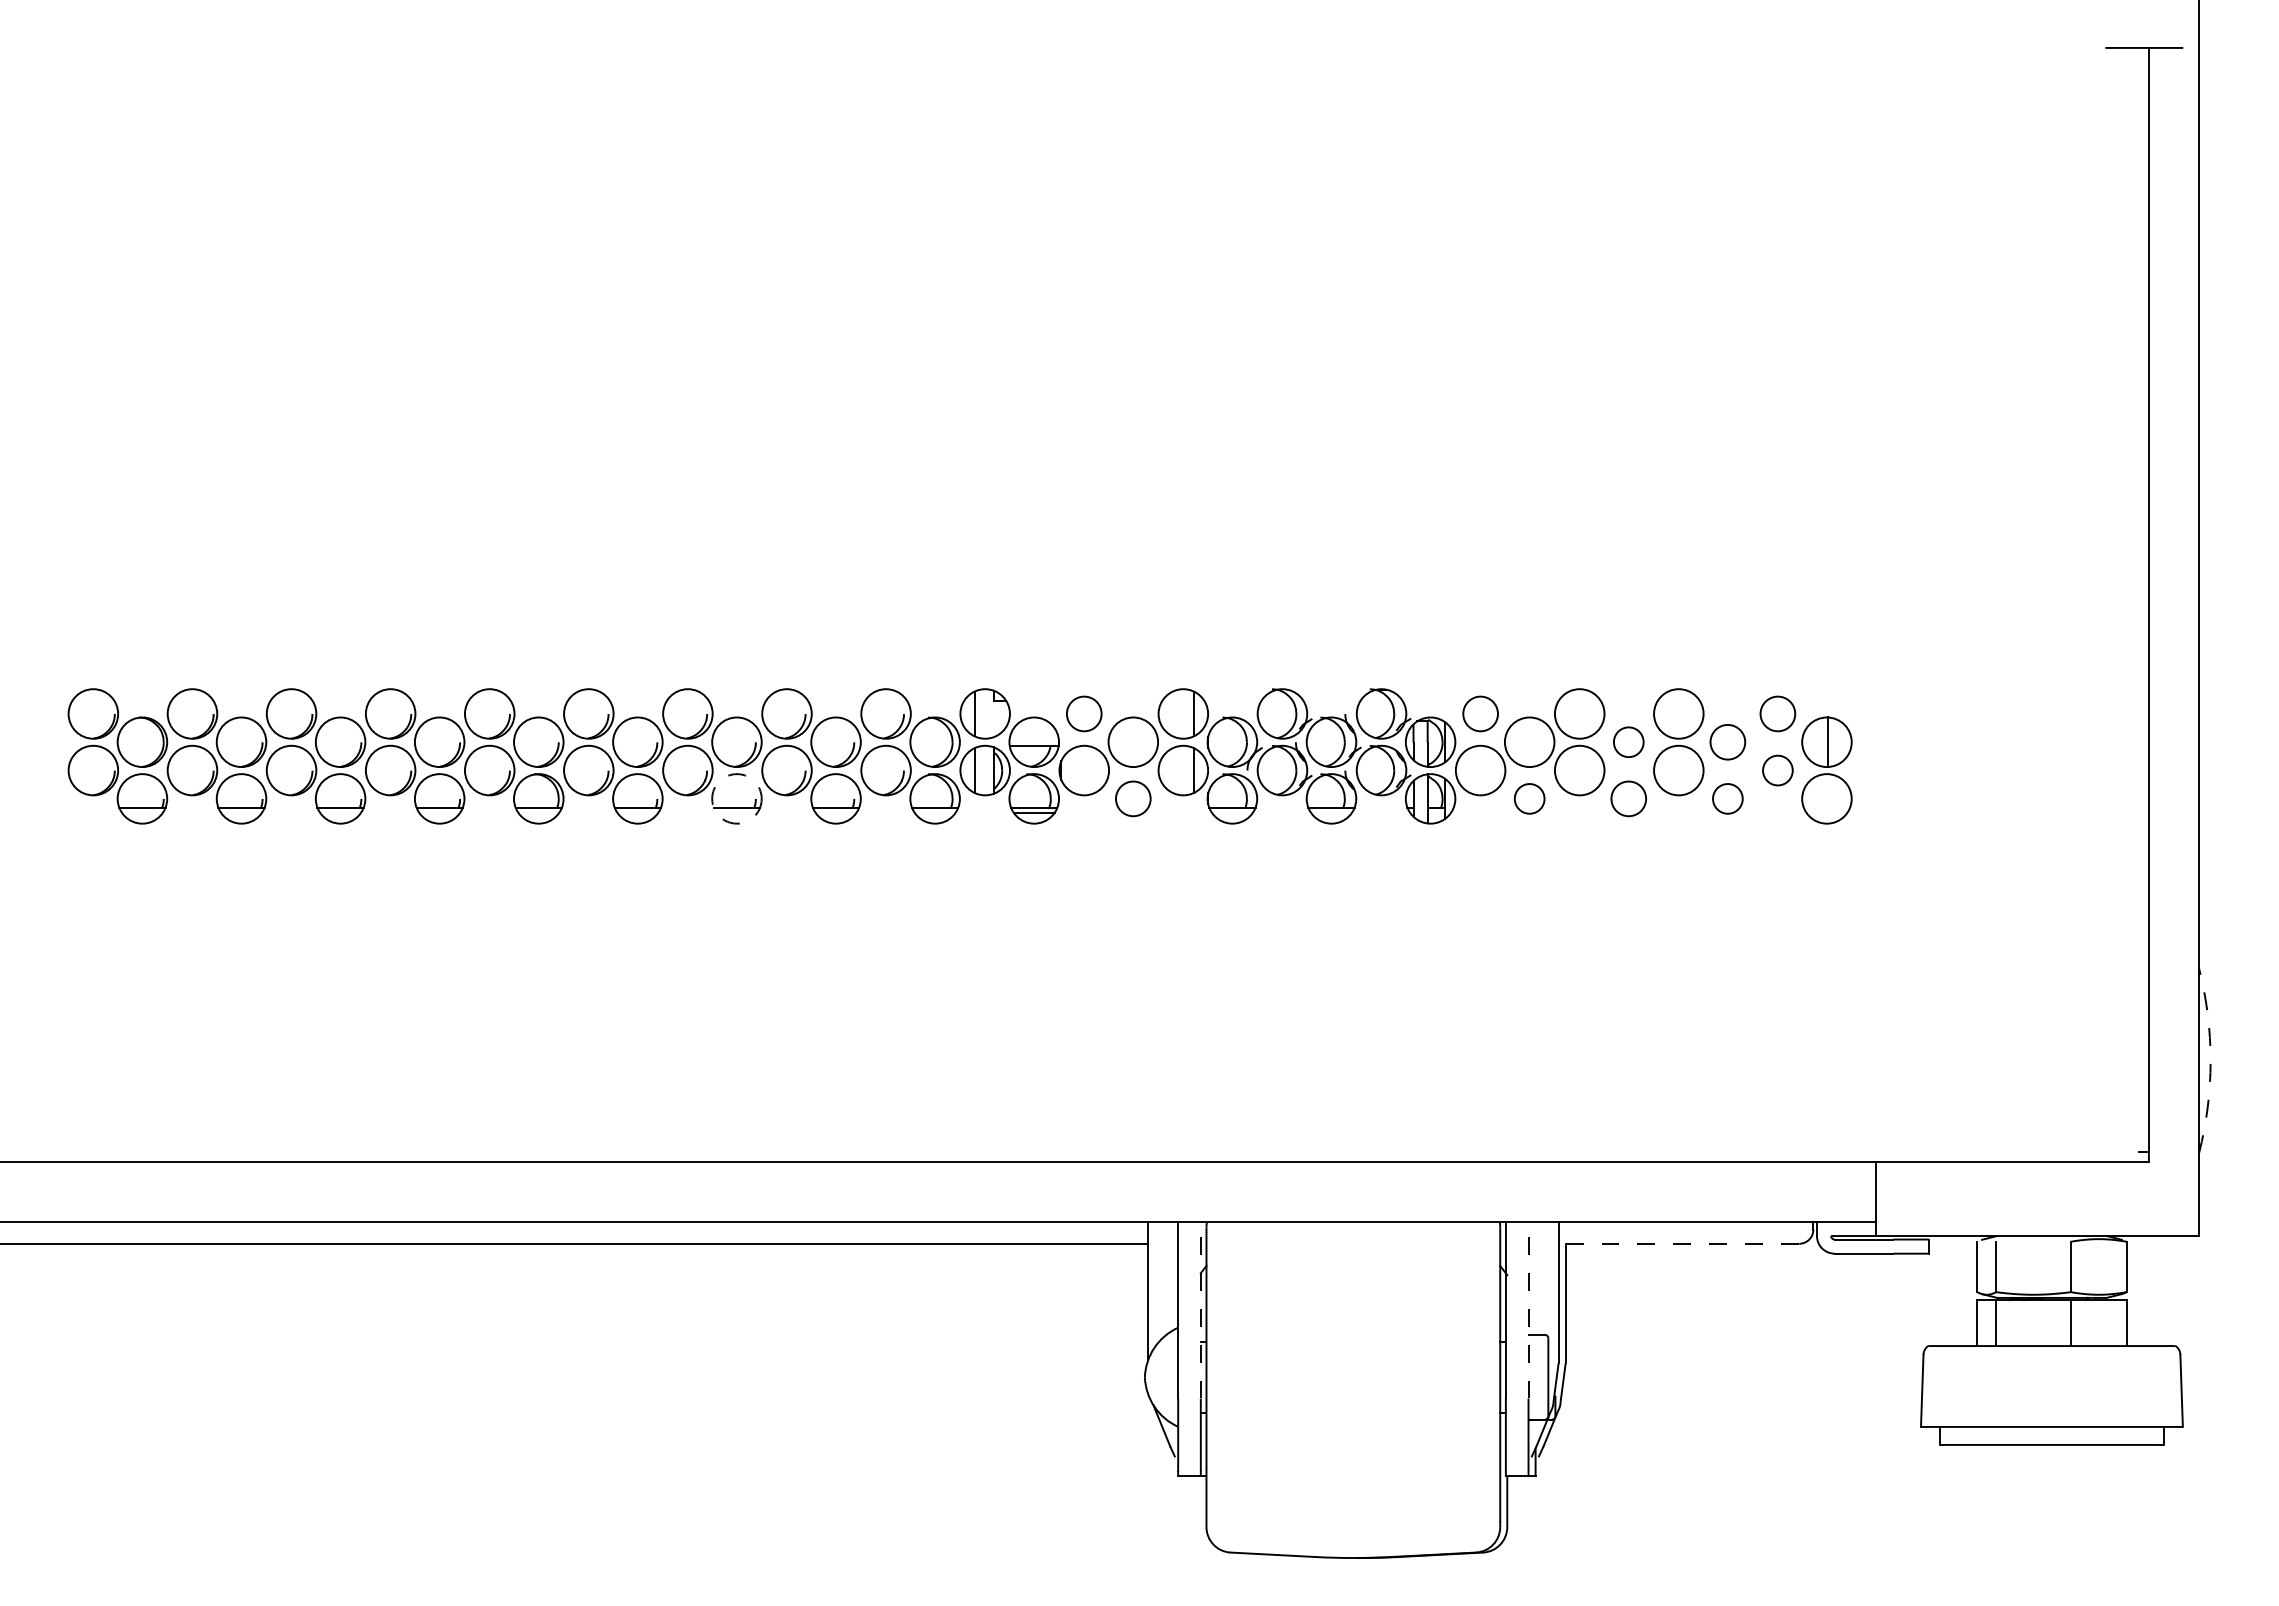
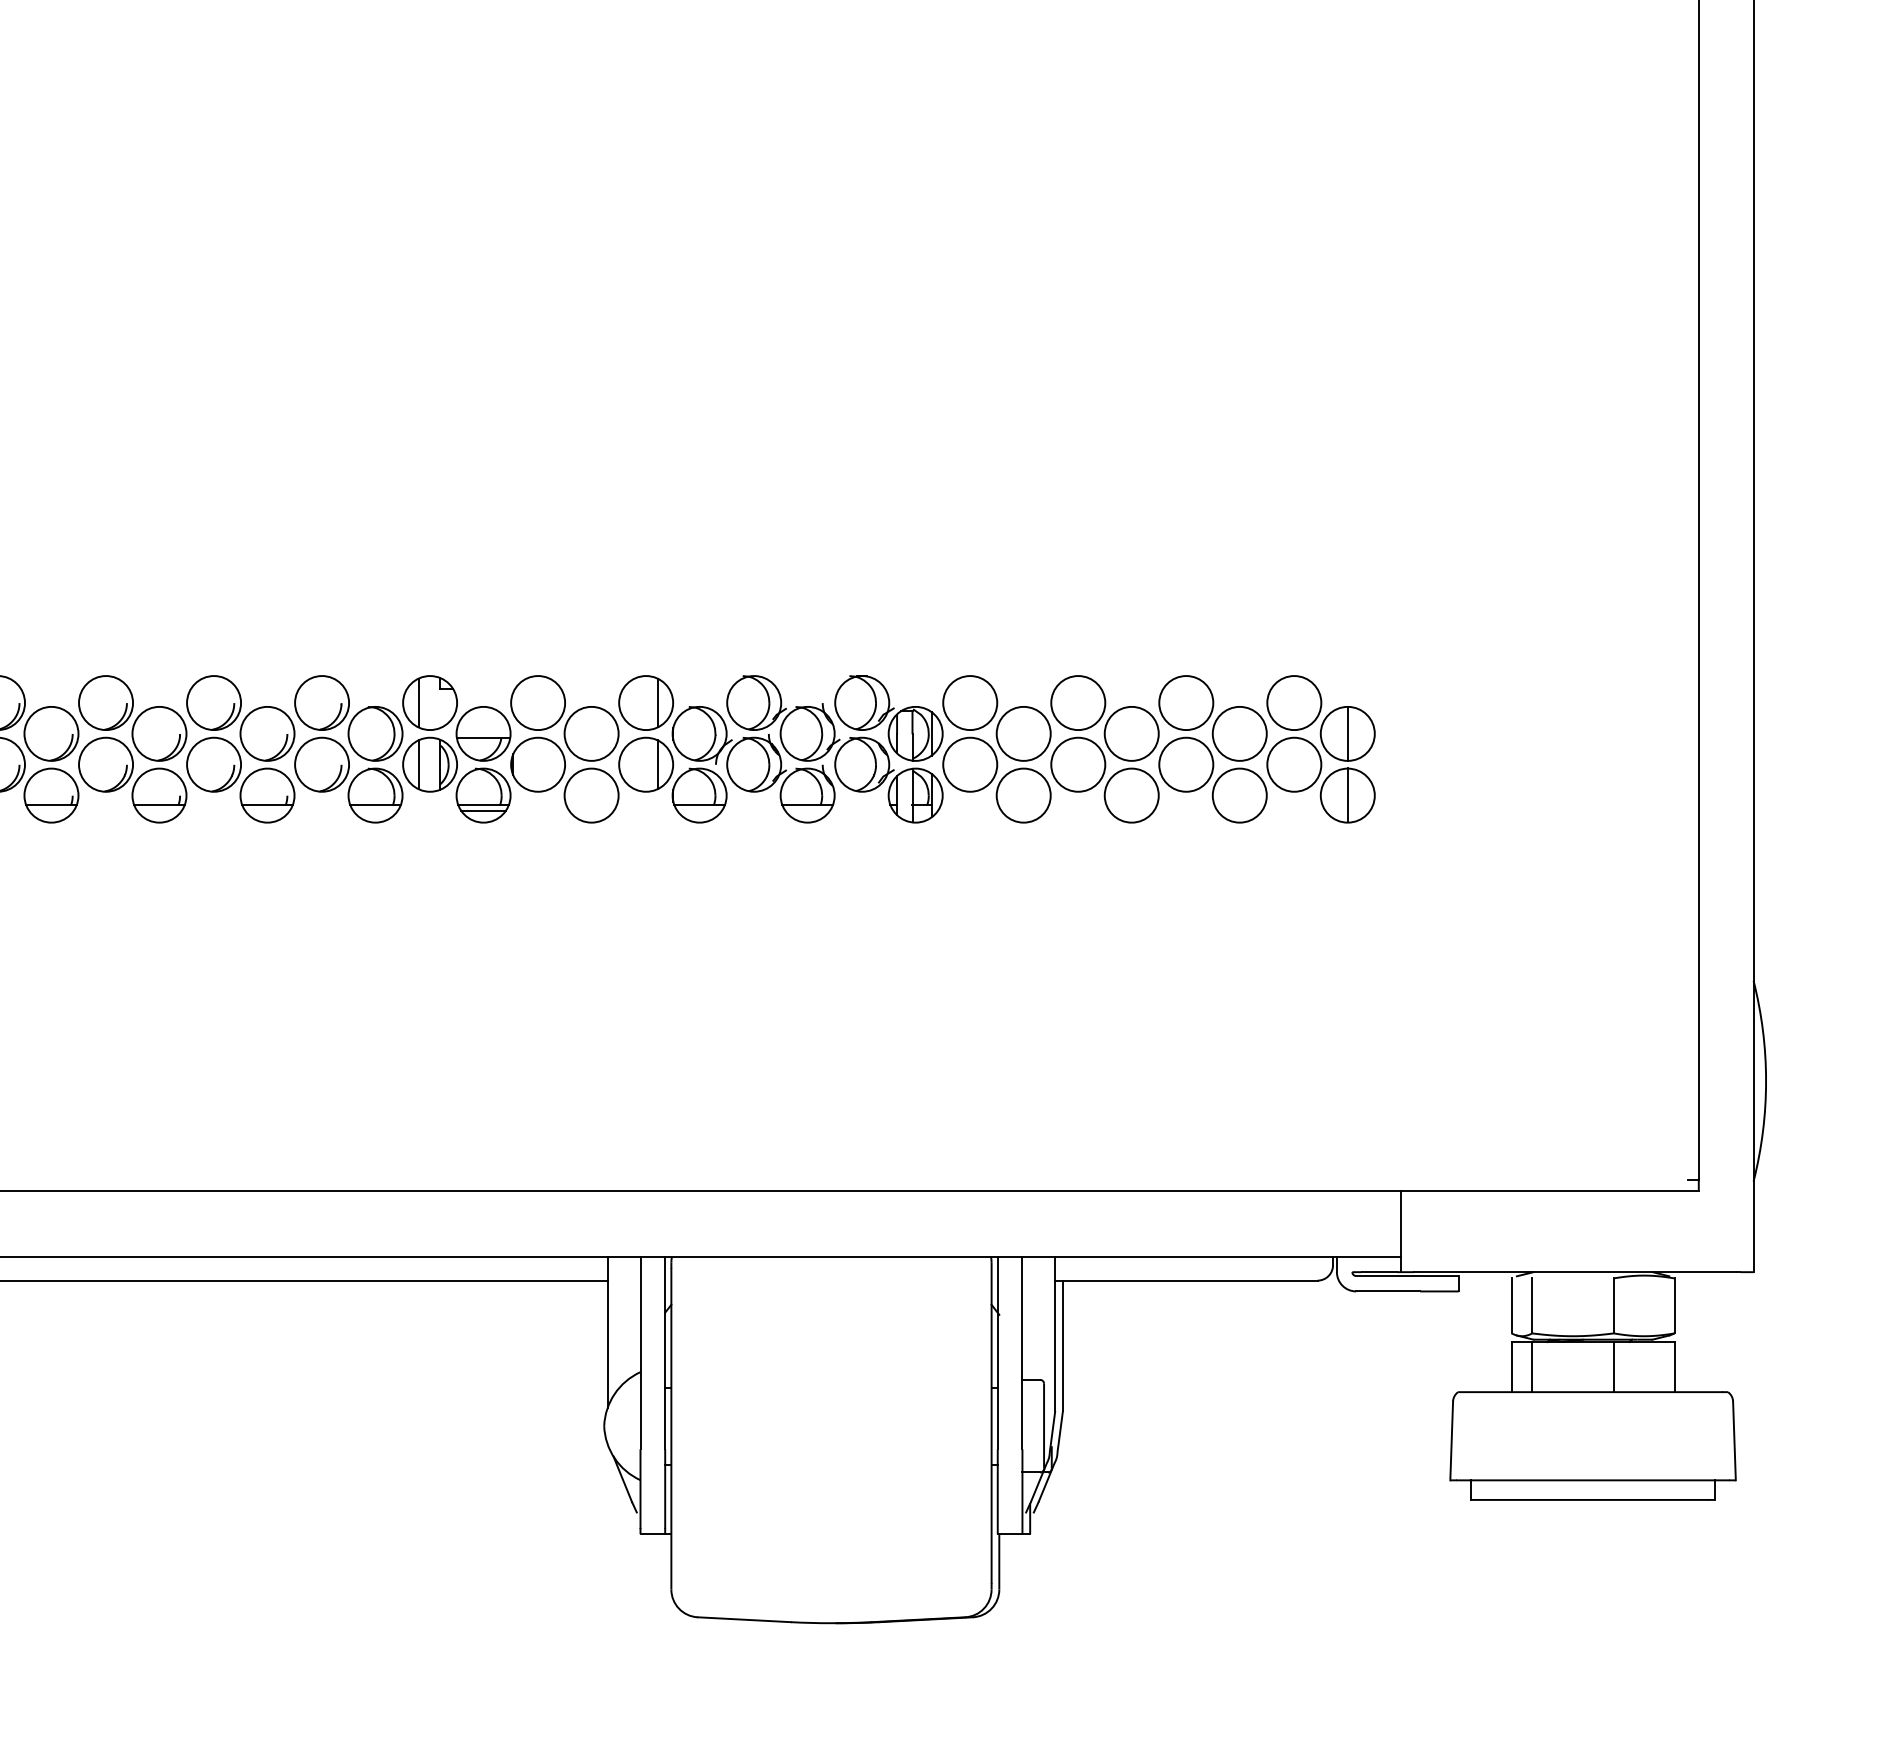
circle: (1084, 713) -> (538, 702), size x1.43
circle: (1480, 713) -> (970, 702), size x1.43
circle: (1777, 713) -> (1293, 702), size x1.43
circle: (1628, 742) -> (1131, 734), size x1.67
circle: (1727, 742) -> (1239, 734), size x1.43
circle: (1777, 770) -> (1293, 764), size x1.67
circle: (736, 798) -> (158, 795), dashed -> solid
circle: (1133, 798) -> (591, 795), size x1.43
circle: (1529, 798) -> (1023, 795), size x1.67
circle: (1628, 798) -> (1131, 795), size x1.43
circle: (1727, 798) -> (1239, 795), size x1.67
line: (1827, 798) -> (1348, 795), added
arc: (2210, 1060) -> (1765, 1080), dashed -> solid
line: (1678, 1243) -> (1185, 1280), dashed -> solid
line: (1200, 1309) -> (664, 1352), dashed -> solid
line: (1528, 1309) -> (1022, 1352), dashed -> solid

